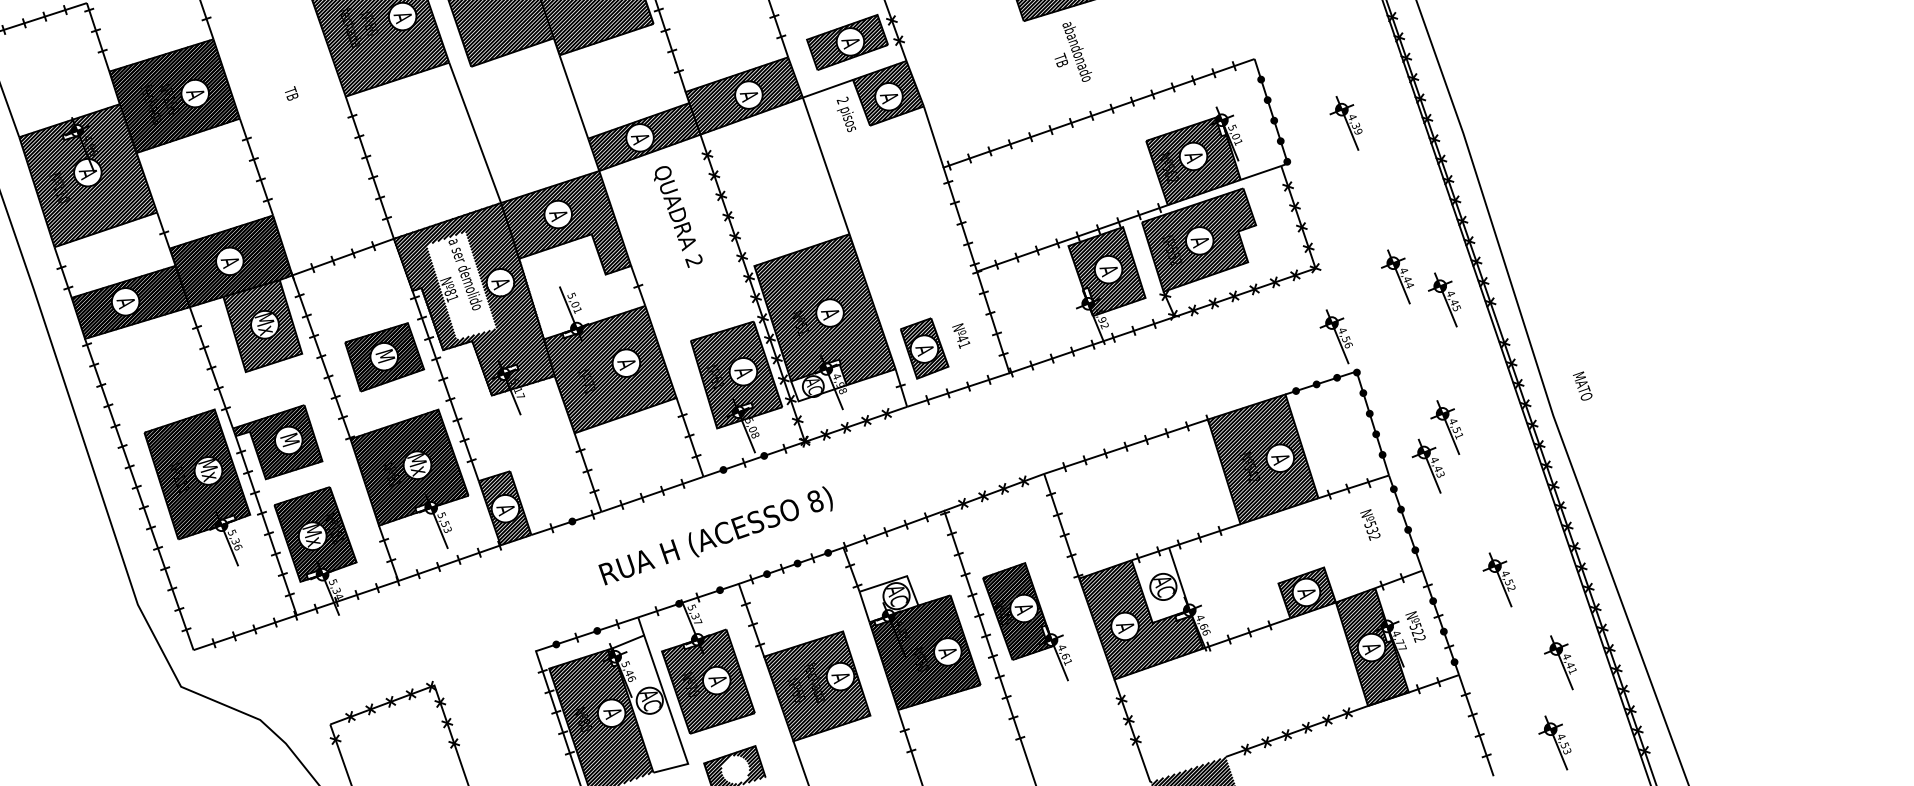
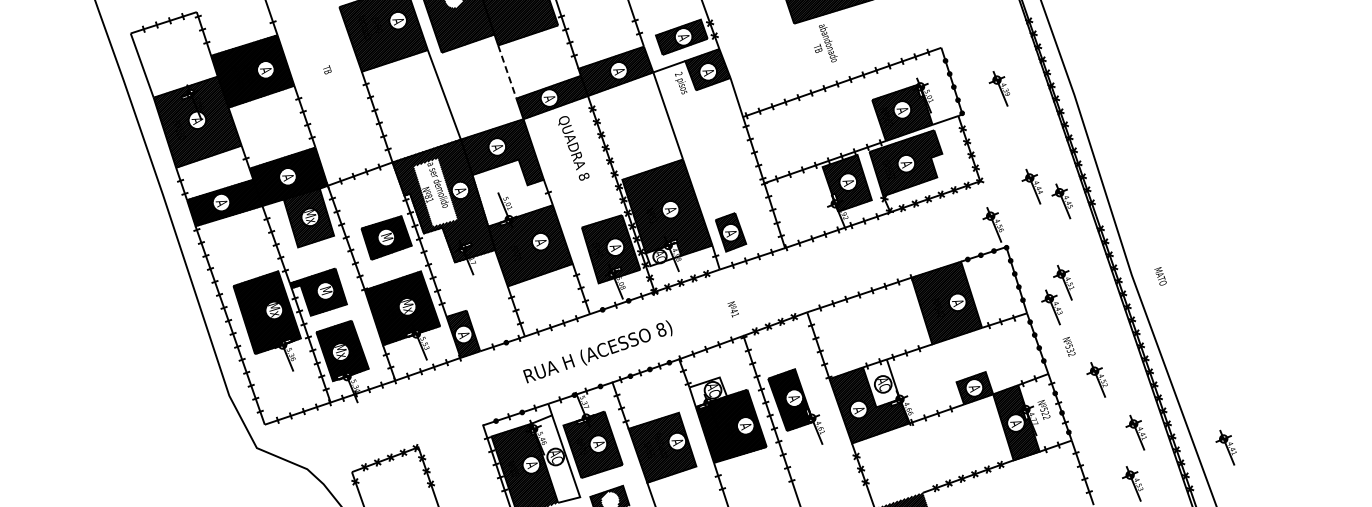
line: (574, 97) -> (507, 72), solid -> dashed
text: (693, 260) -> (583, 176), 2 -> 8
text: (959, 336) -> (732, 309), moved
text: (1582, 386) -> (1160, 276), moved
text: (1369, 524) -> (1068, 346), moved
part: (1700, 685) -> (1225, 447), added

